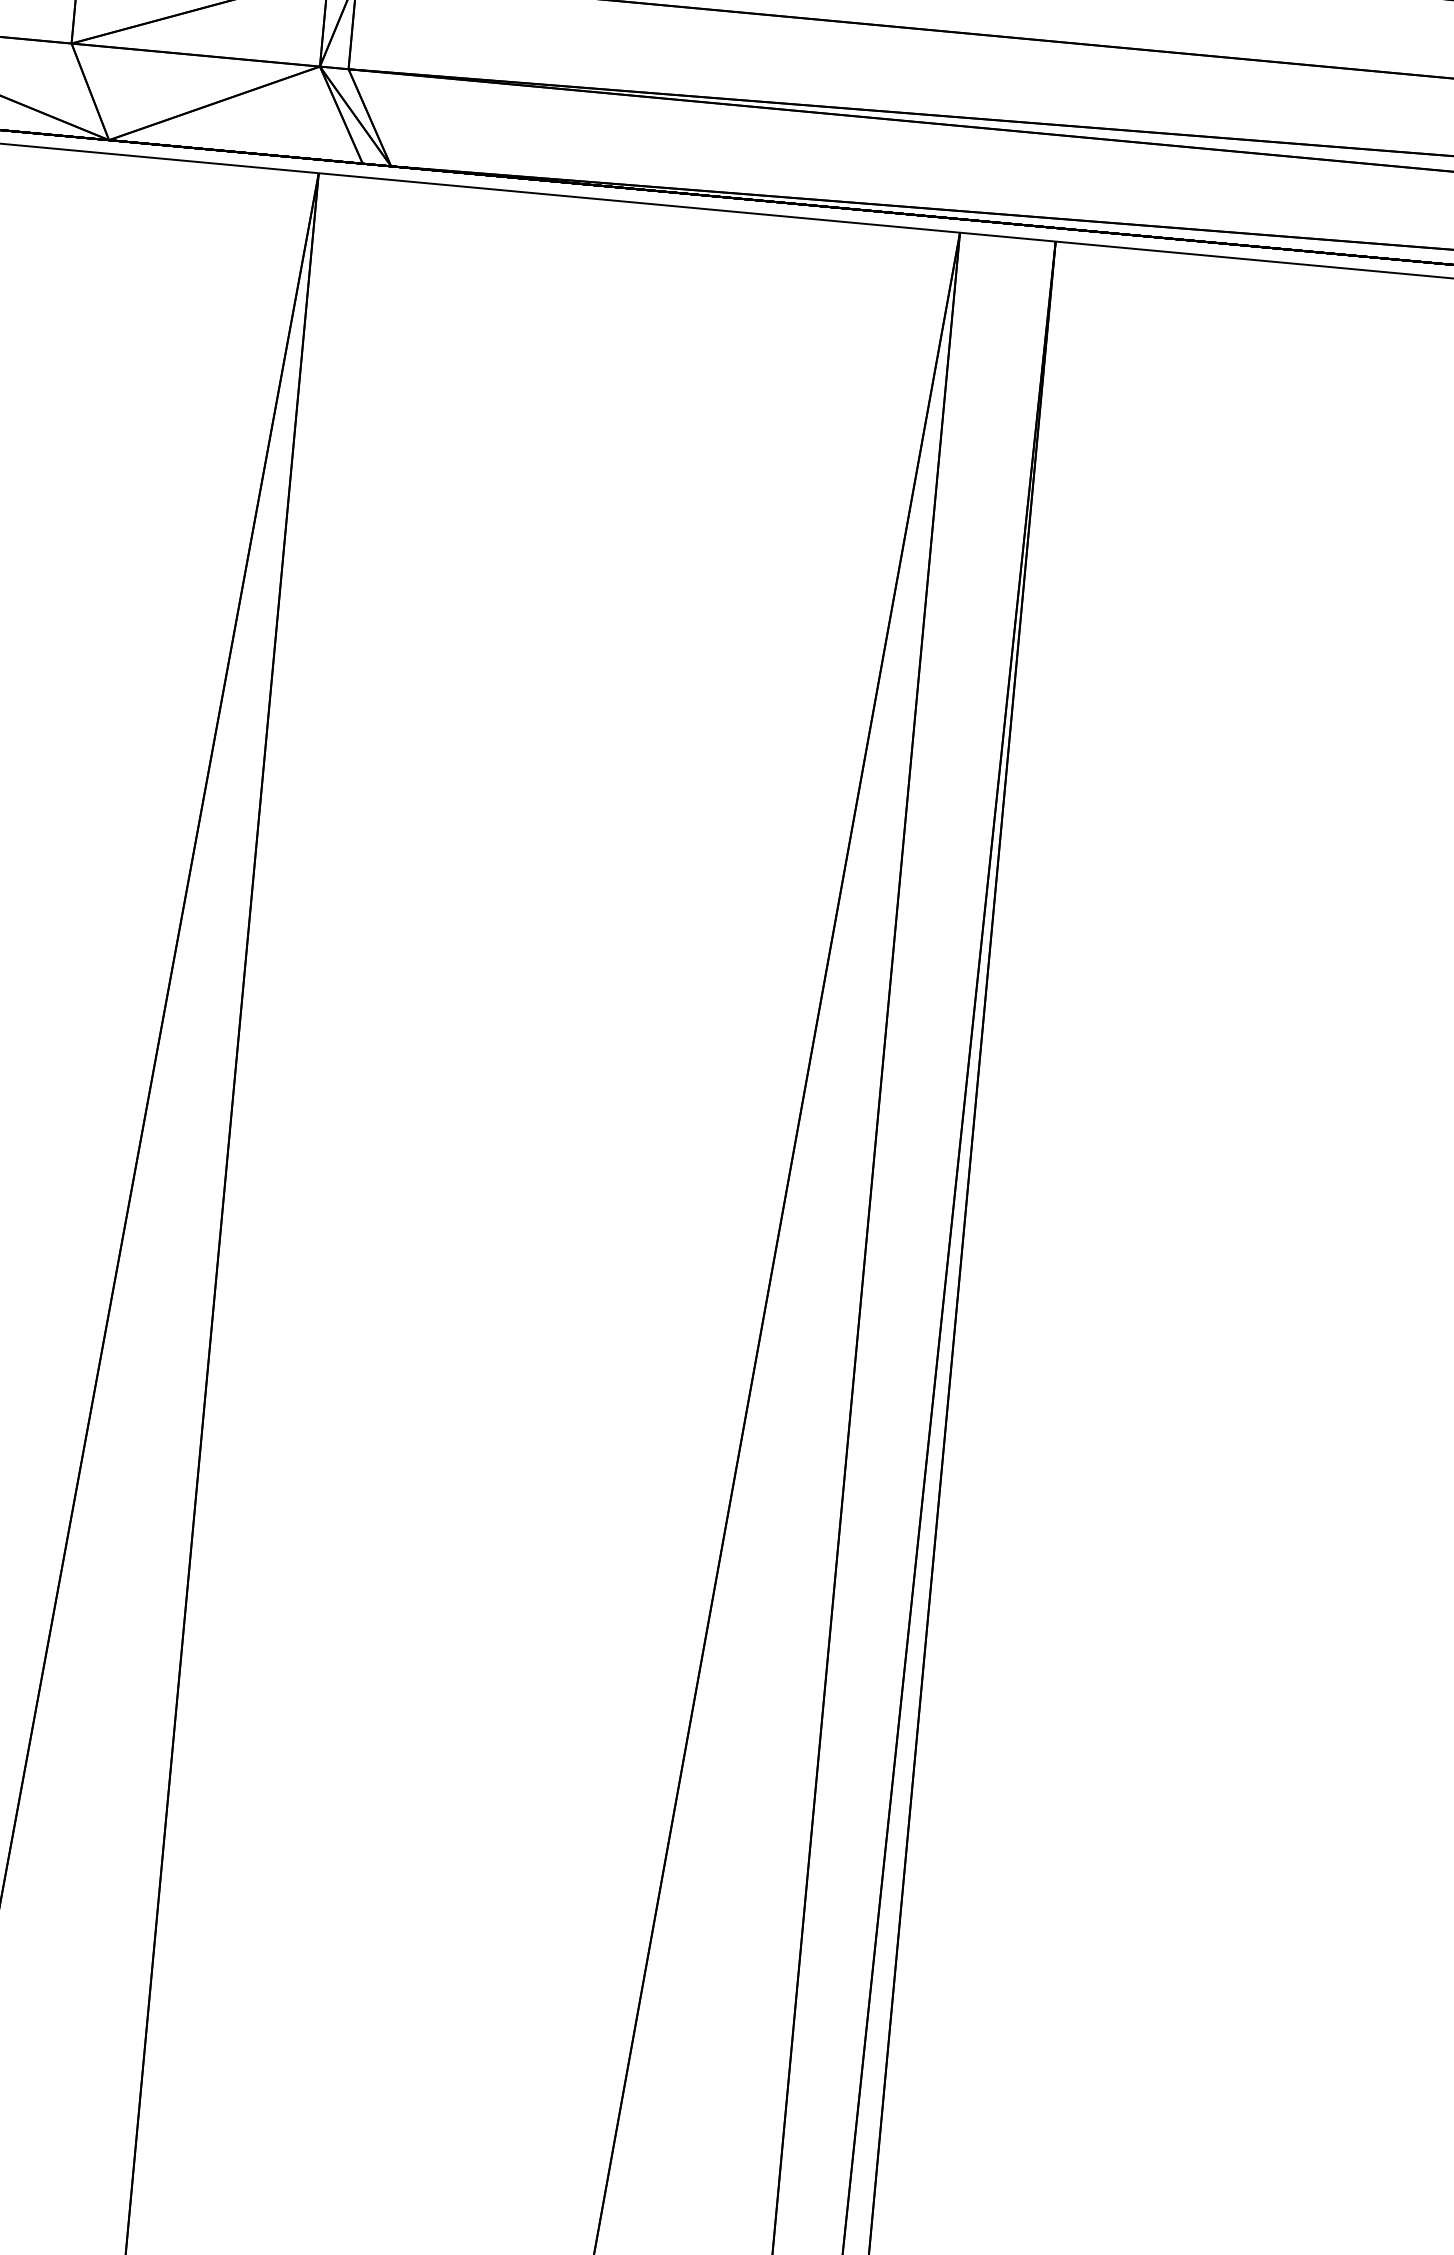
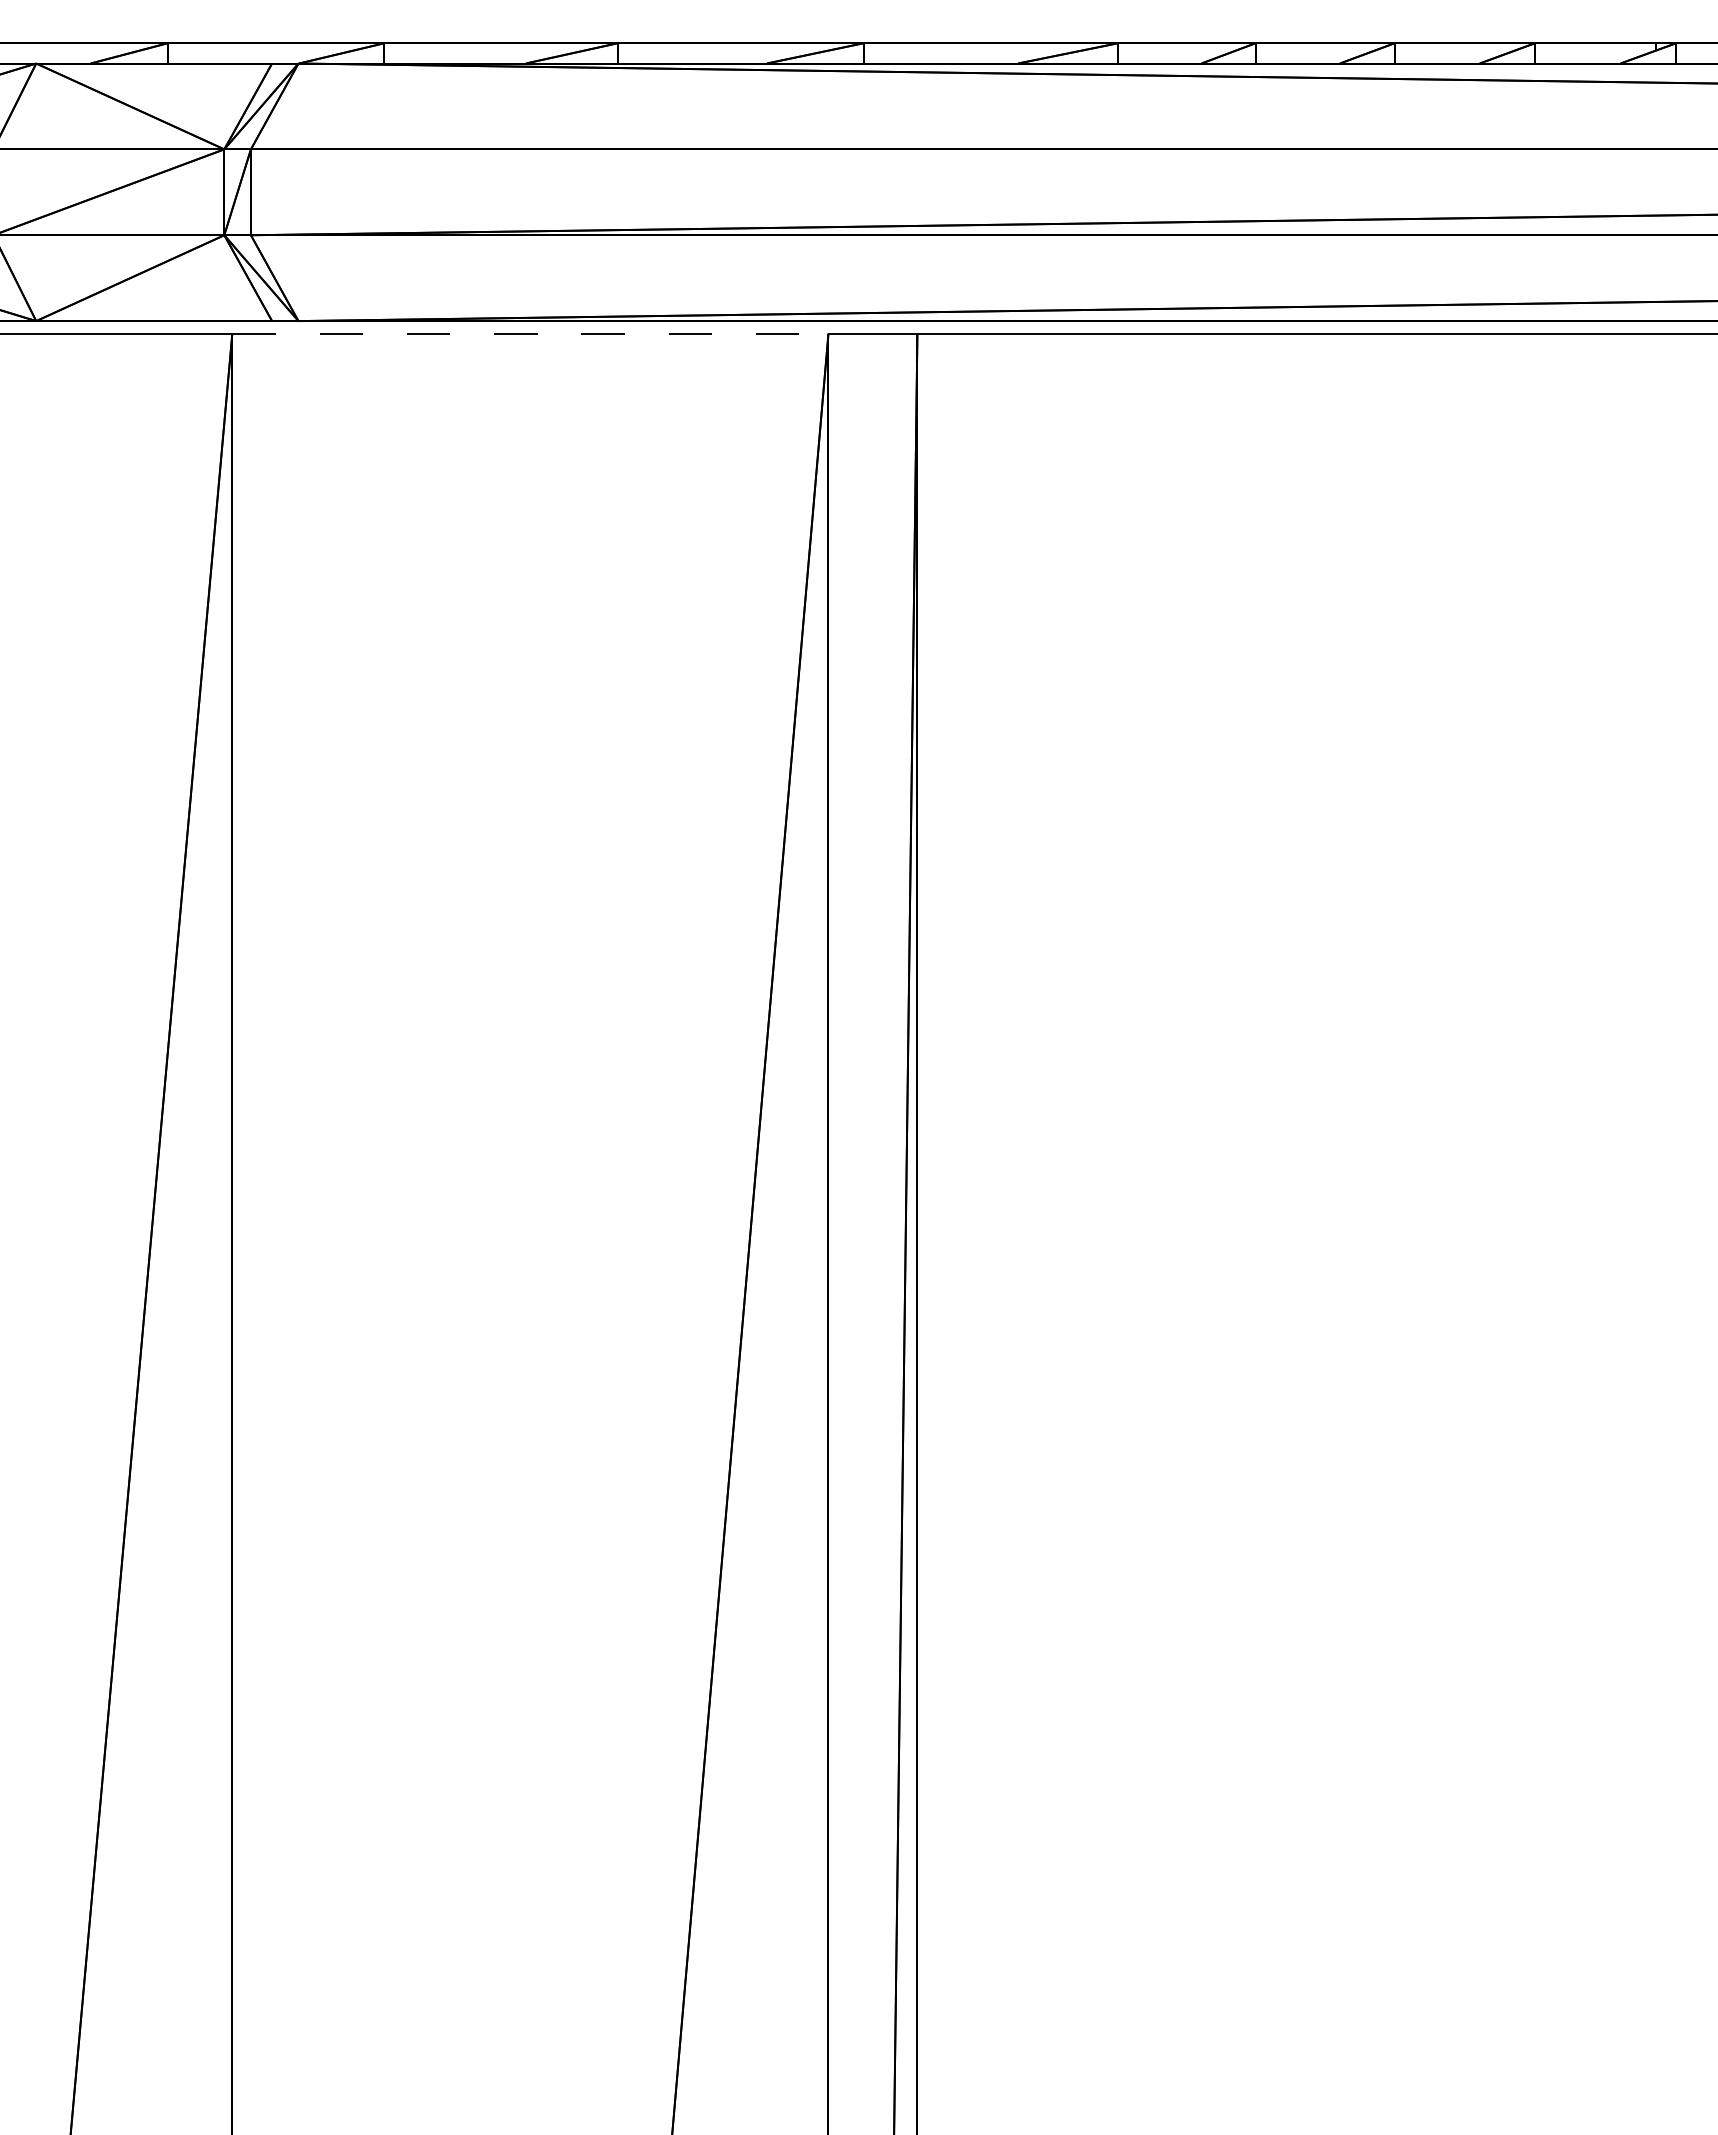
line: (639, 202) -> (530, 333), solid -> dashed

